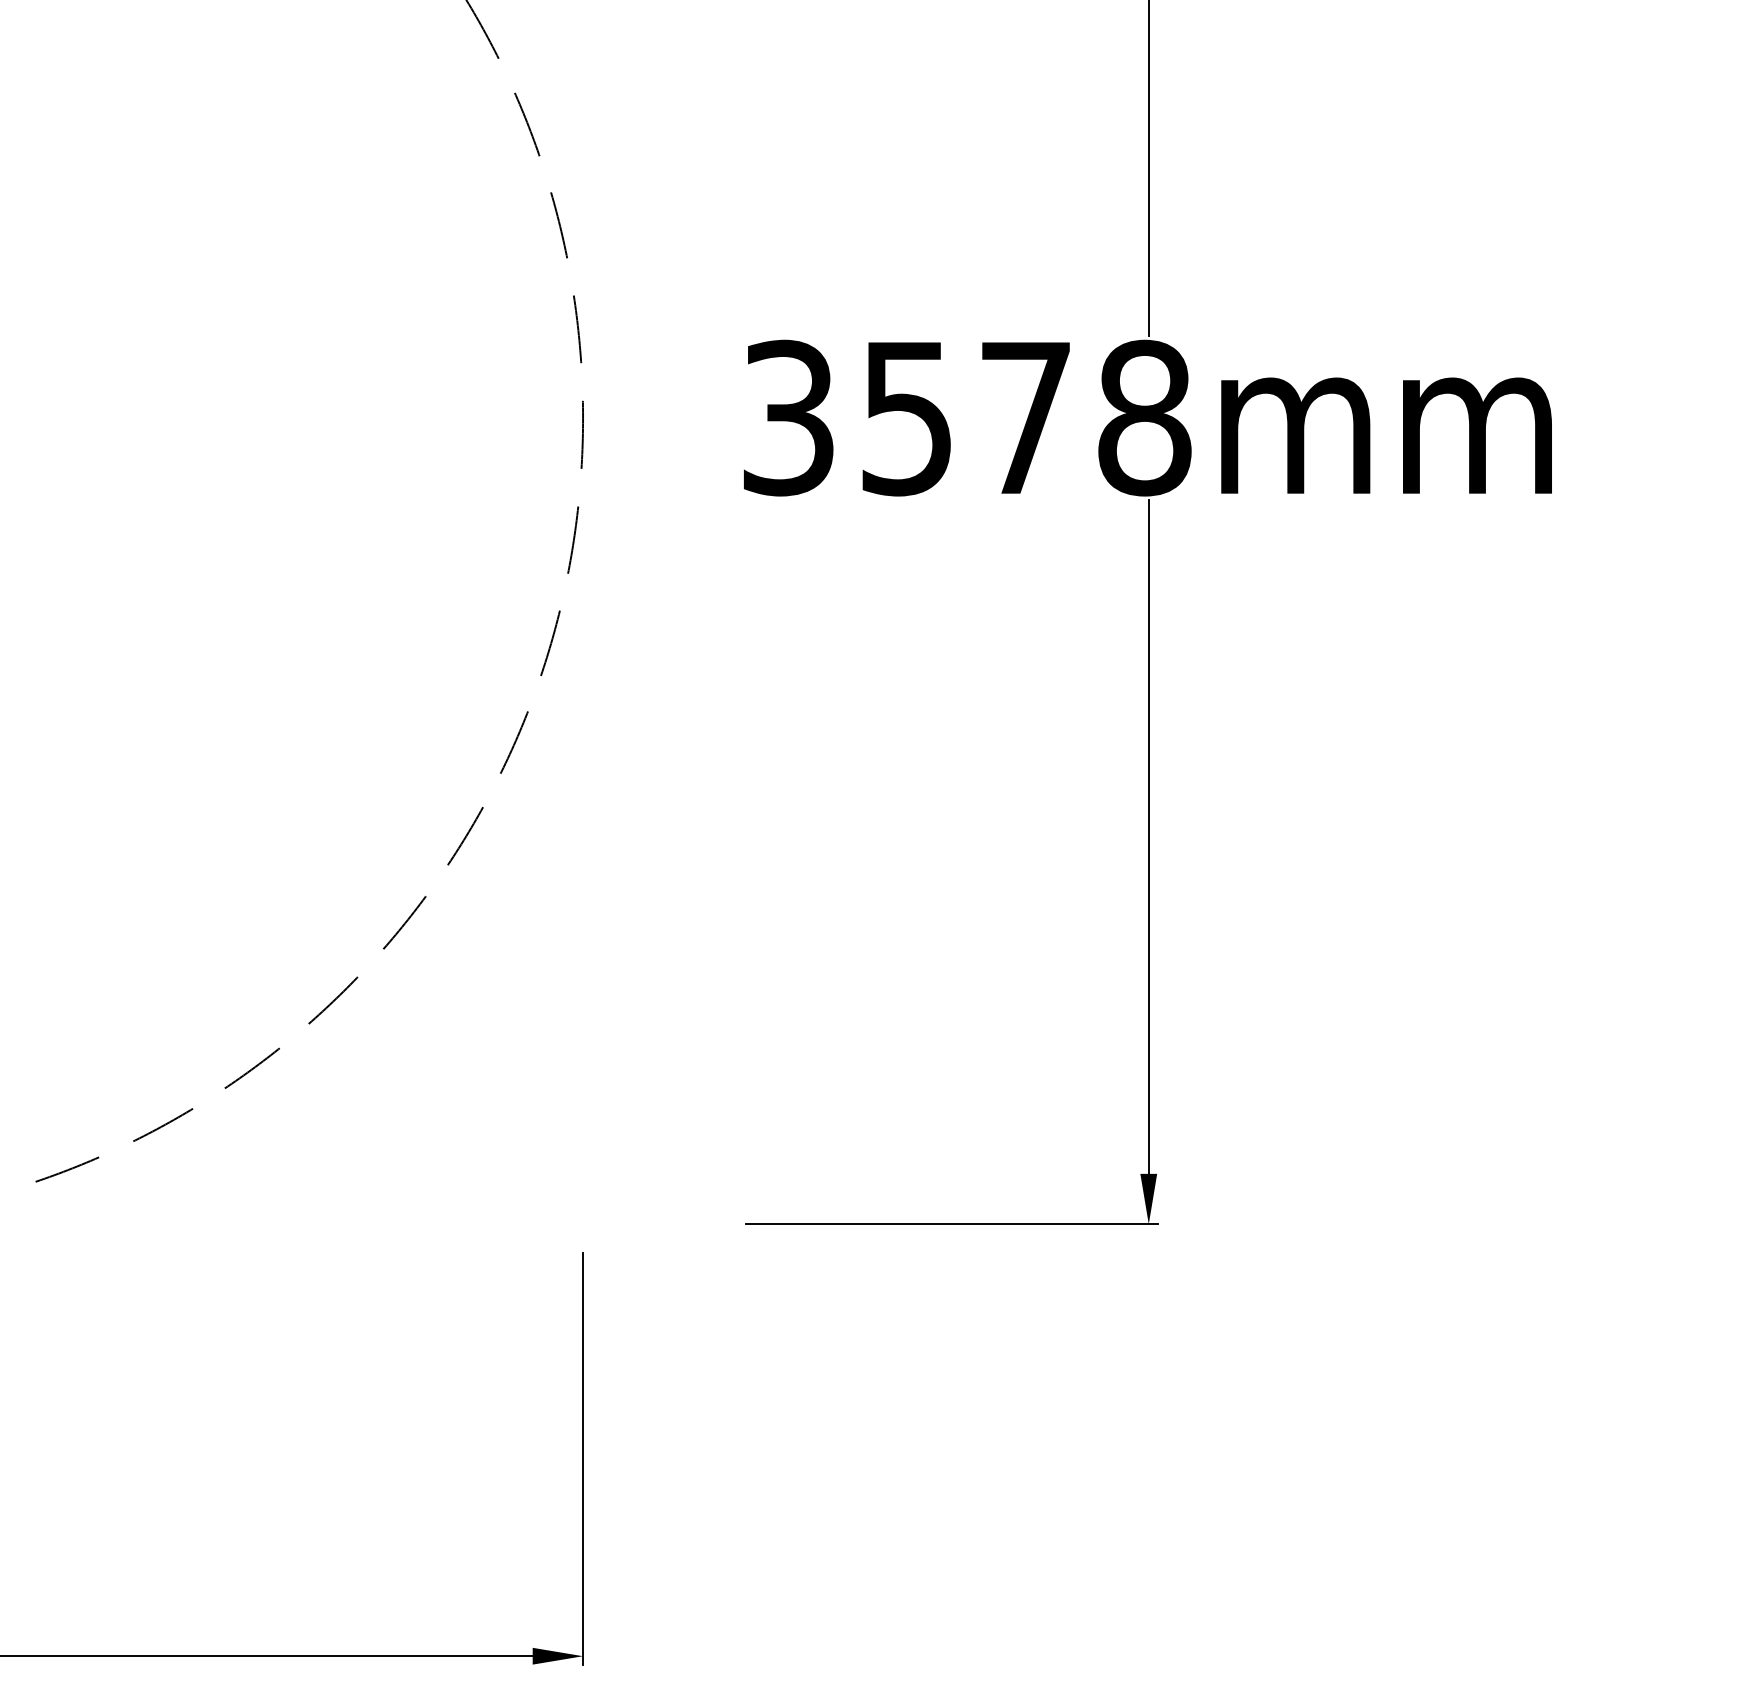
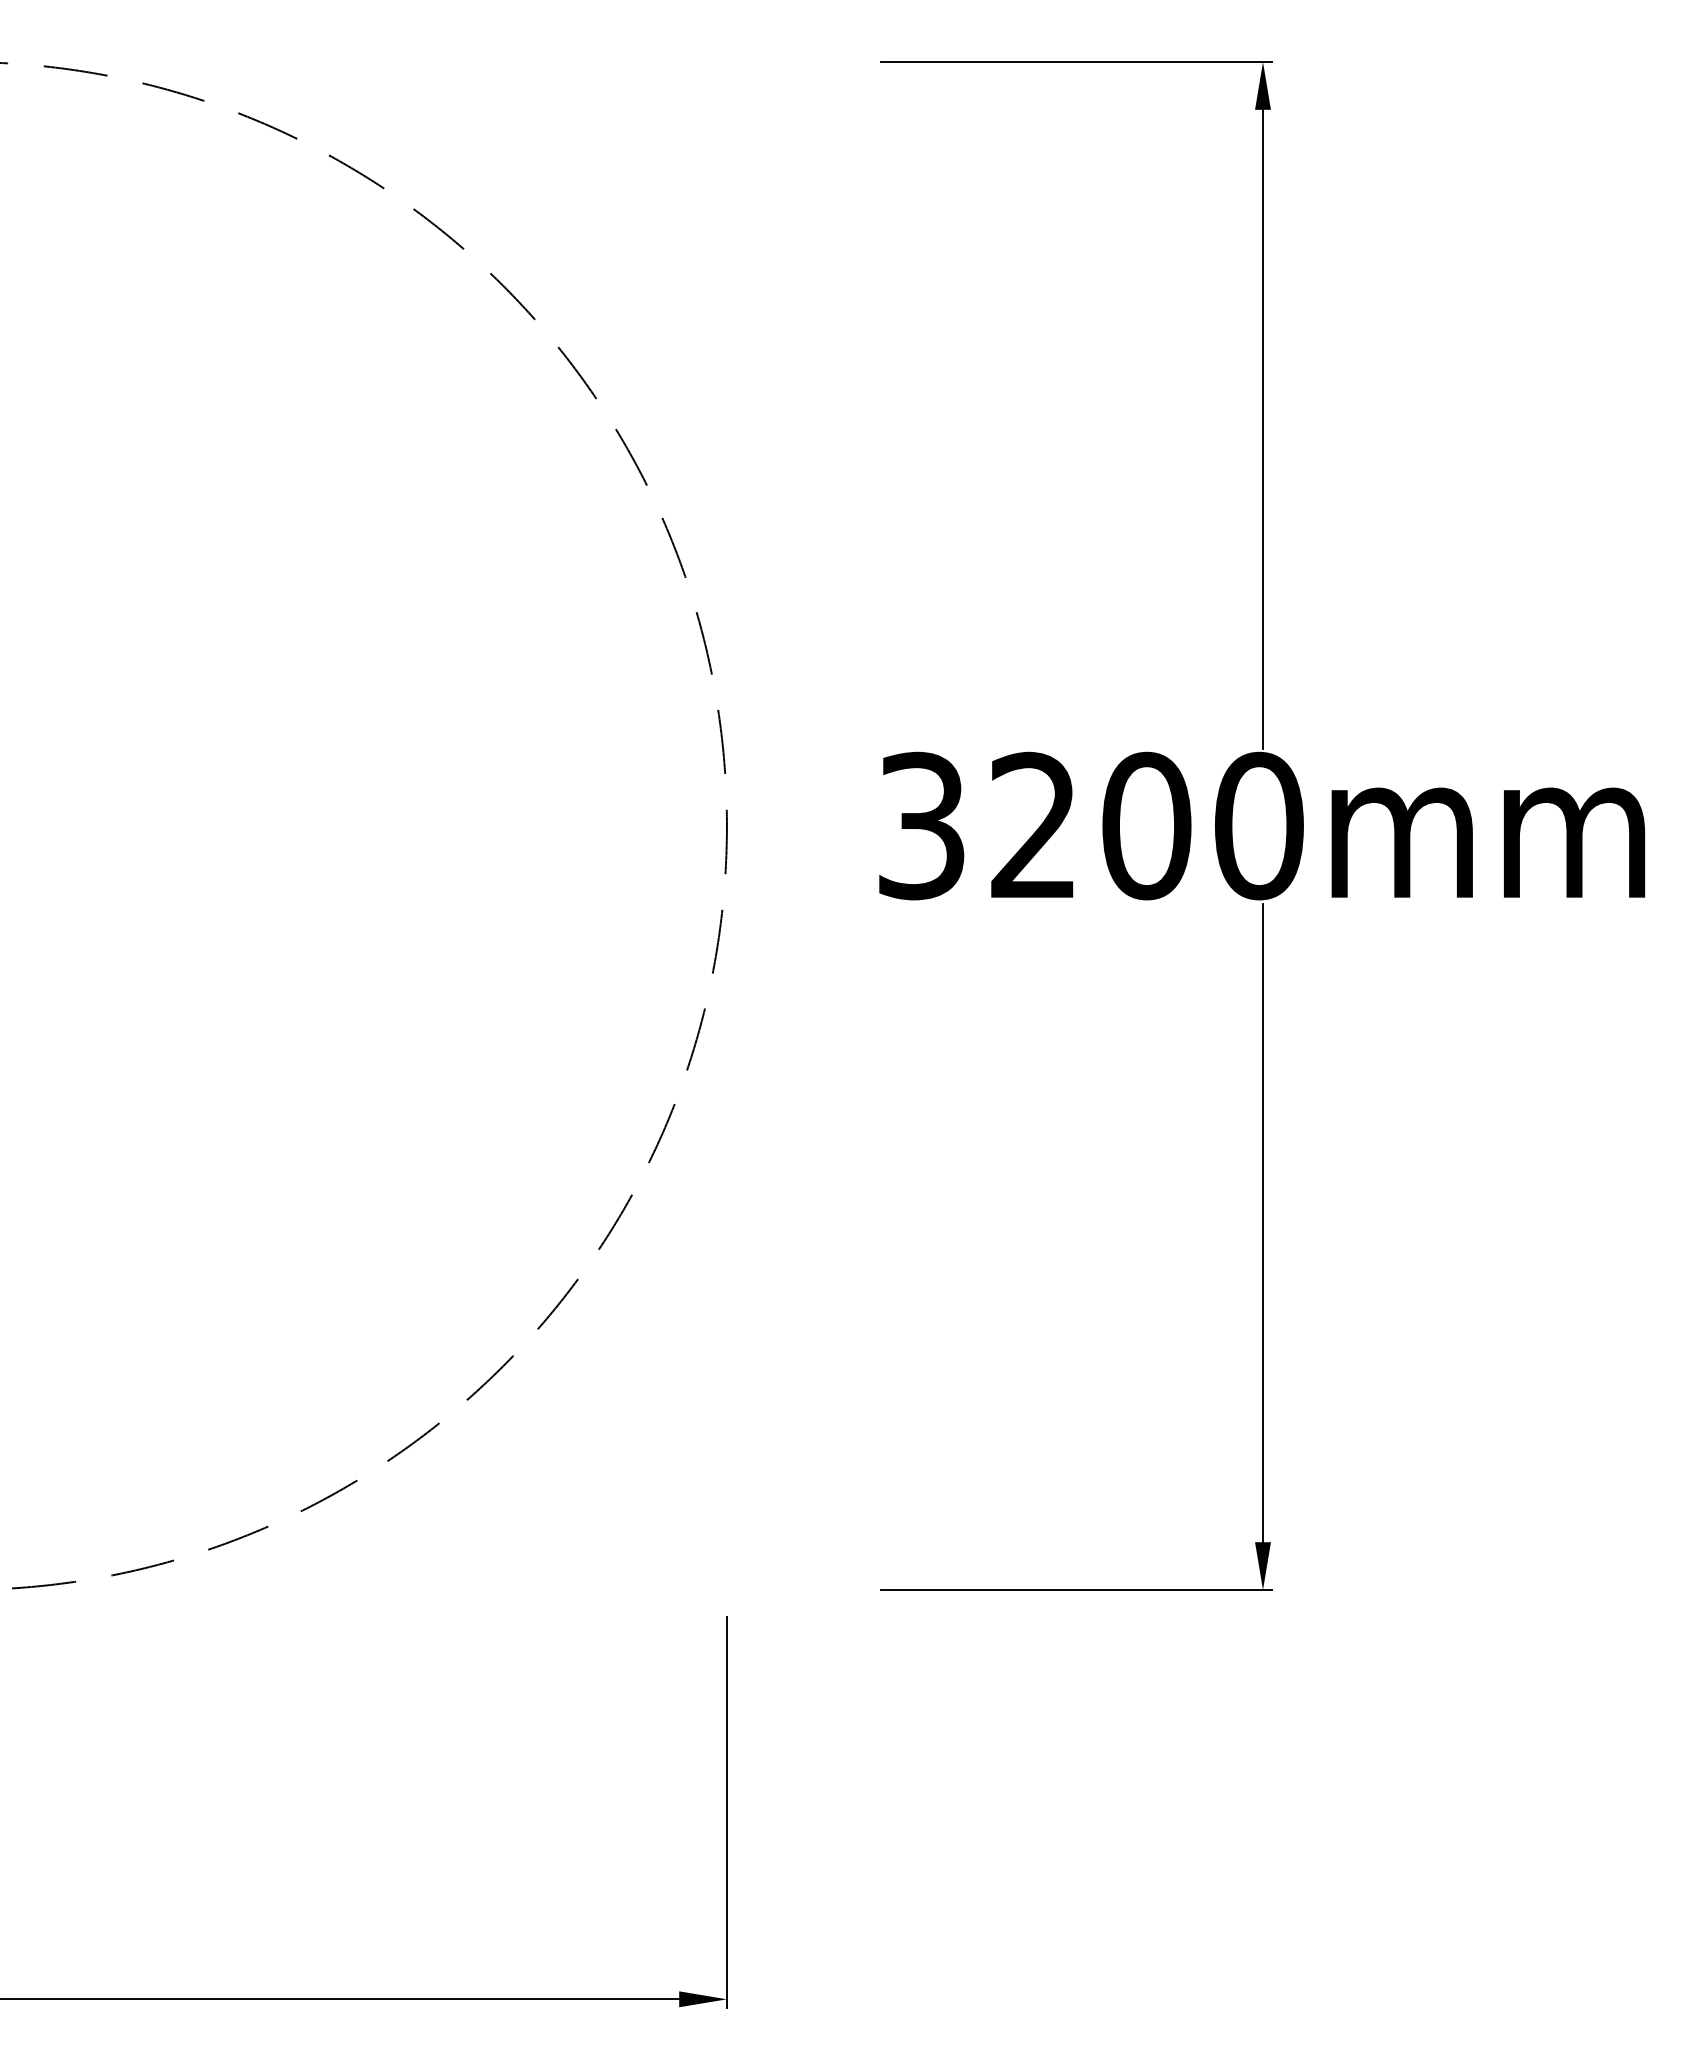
text: (1026, 417) -> (1147, 825), 3578mm -> 3200mm

